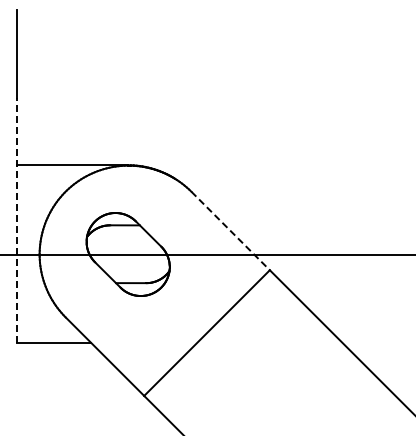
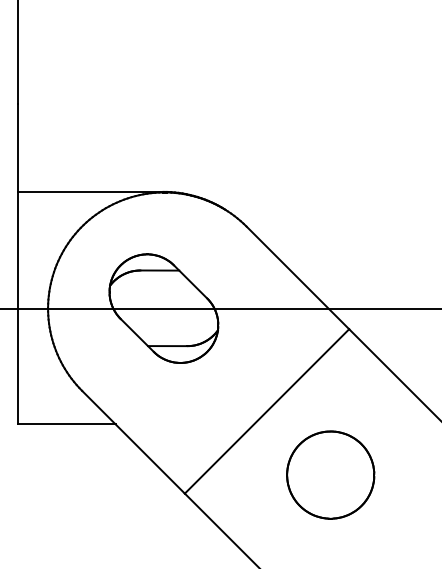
line: (16, 219) -> (17, 262), dashed -> solid
line: (230, 230) -> (297, 277), dashed -> solid
part: (255, 381) -> (330, 474), added

